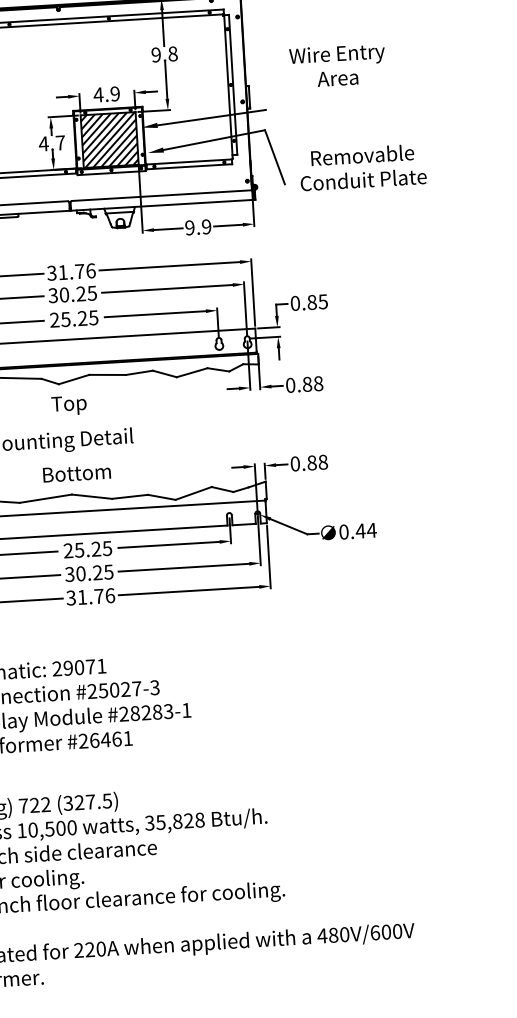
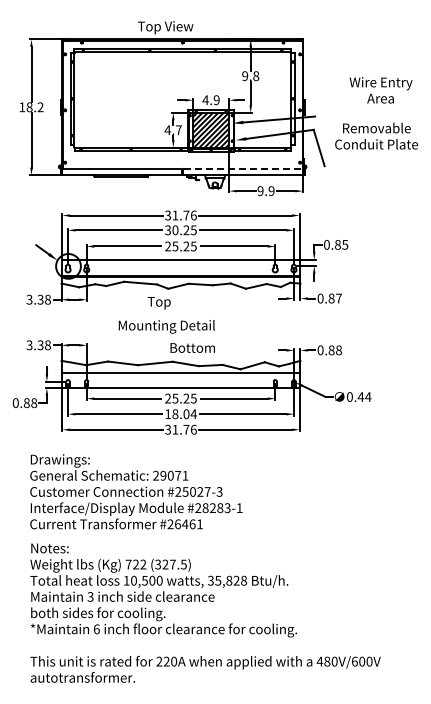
text: (336, 66) -> (380, 90), moved
text: (362, 166) -> (376, 135), moved
line: (162, 195) -> (243, 168), solid -> dashed
text: (317, 383) -> (338, 298), 0.88 -> 0.87
text: (68, 406) -> (158, 303), moved
text: (76, 472) -> (192, 347), moved
text: (88, 573) -> (180, 414), 30.25 -> 18.04

